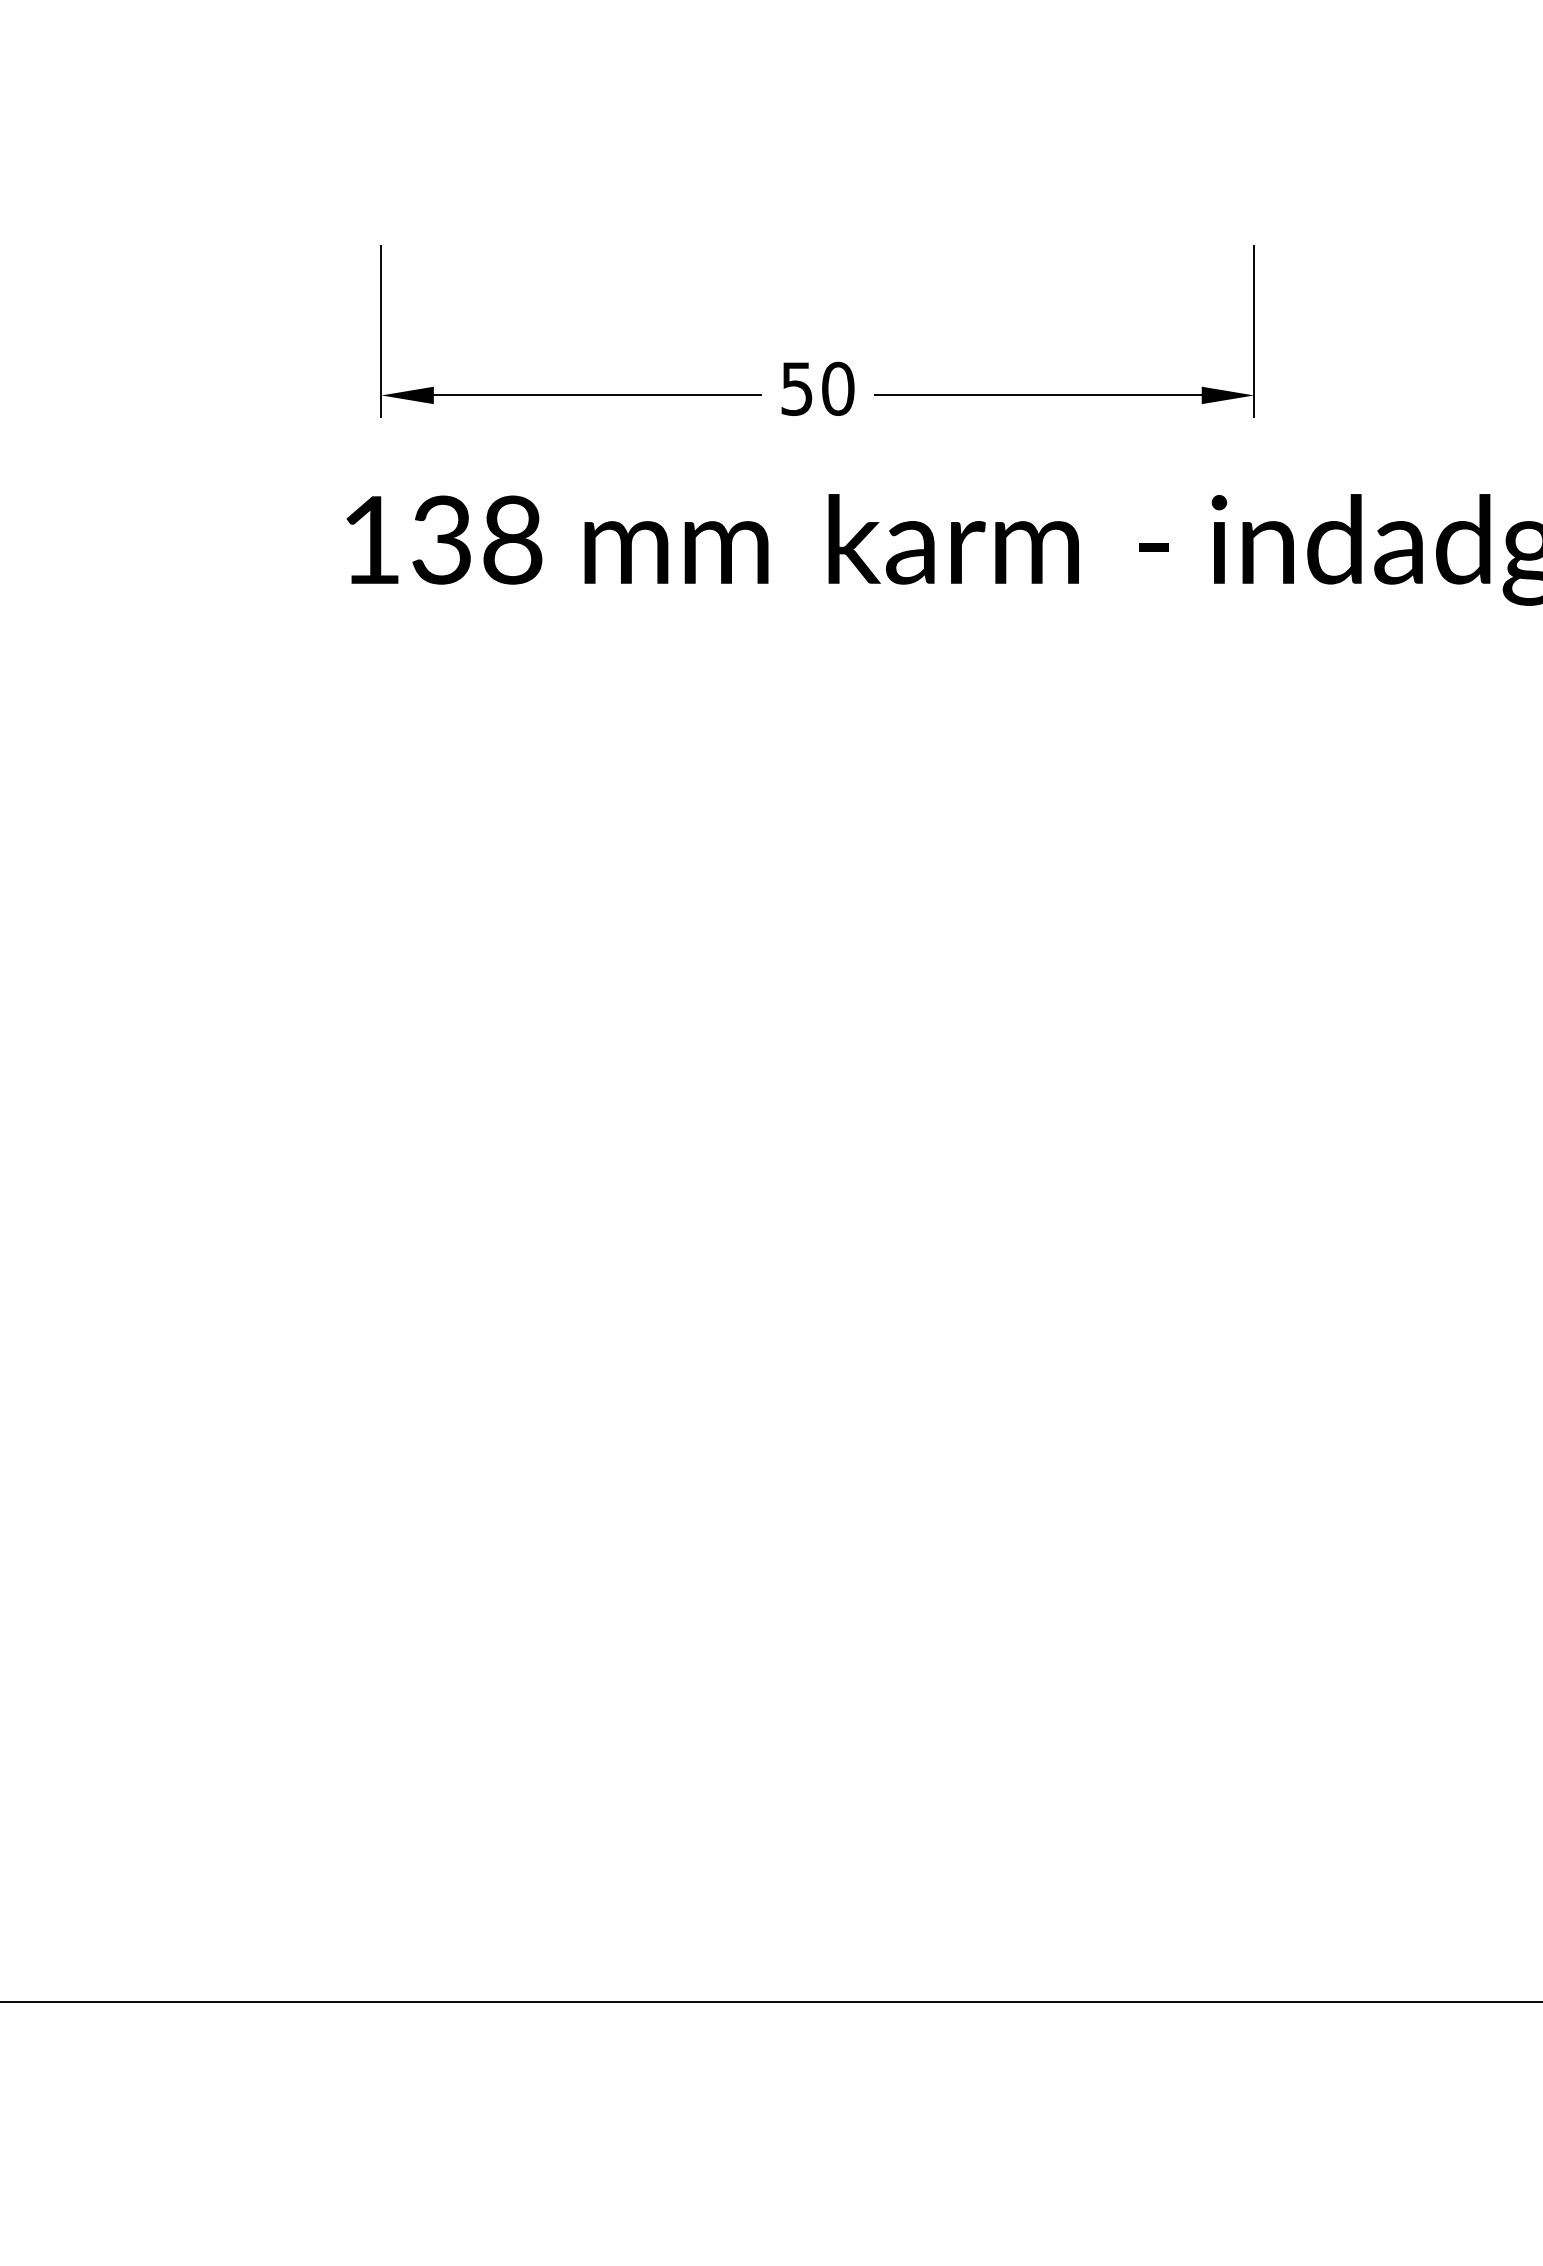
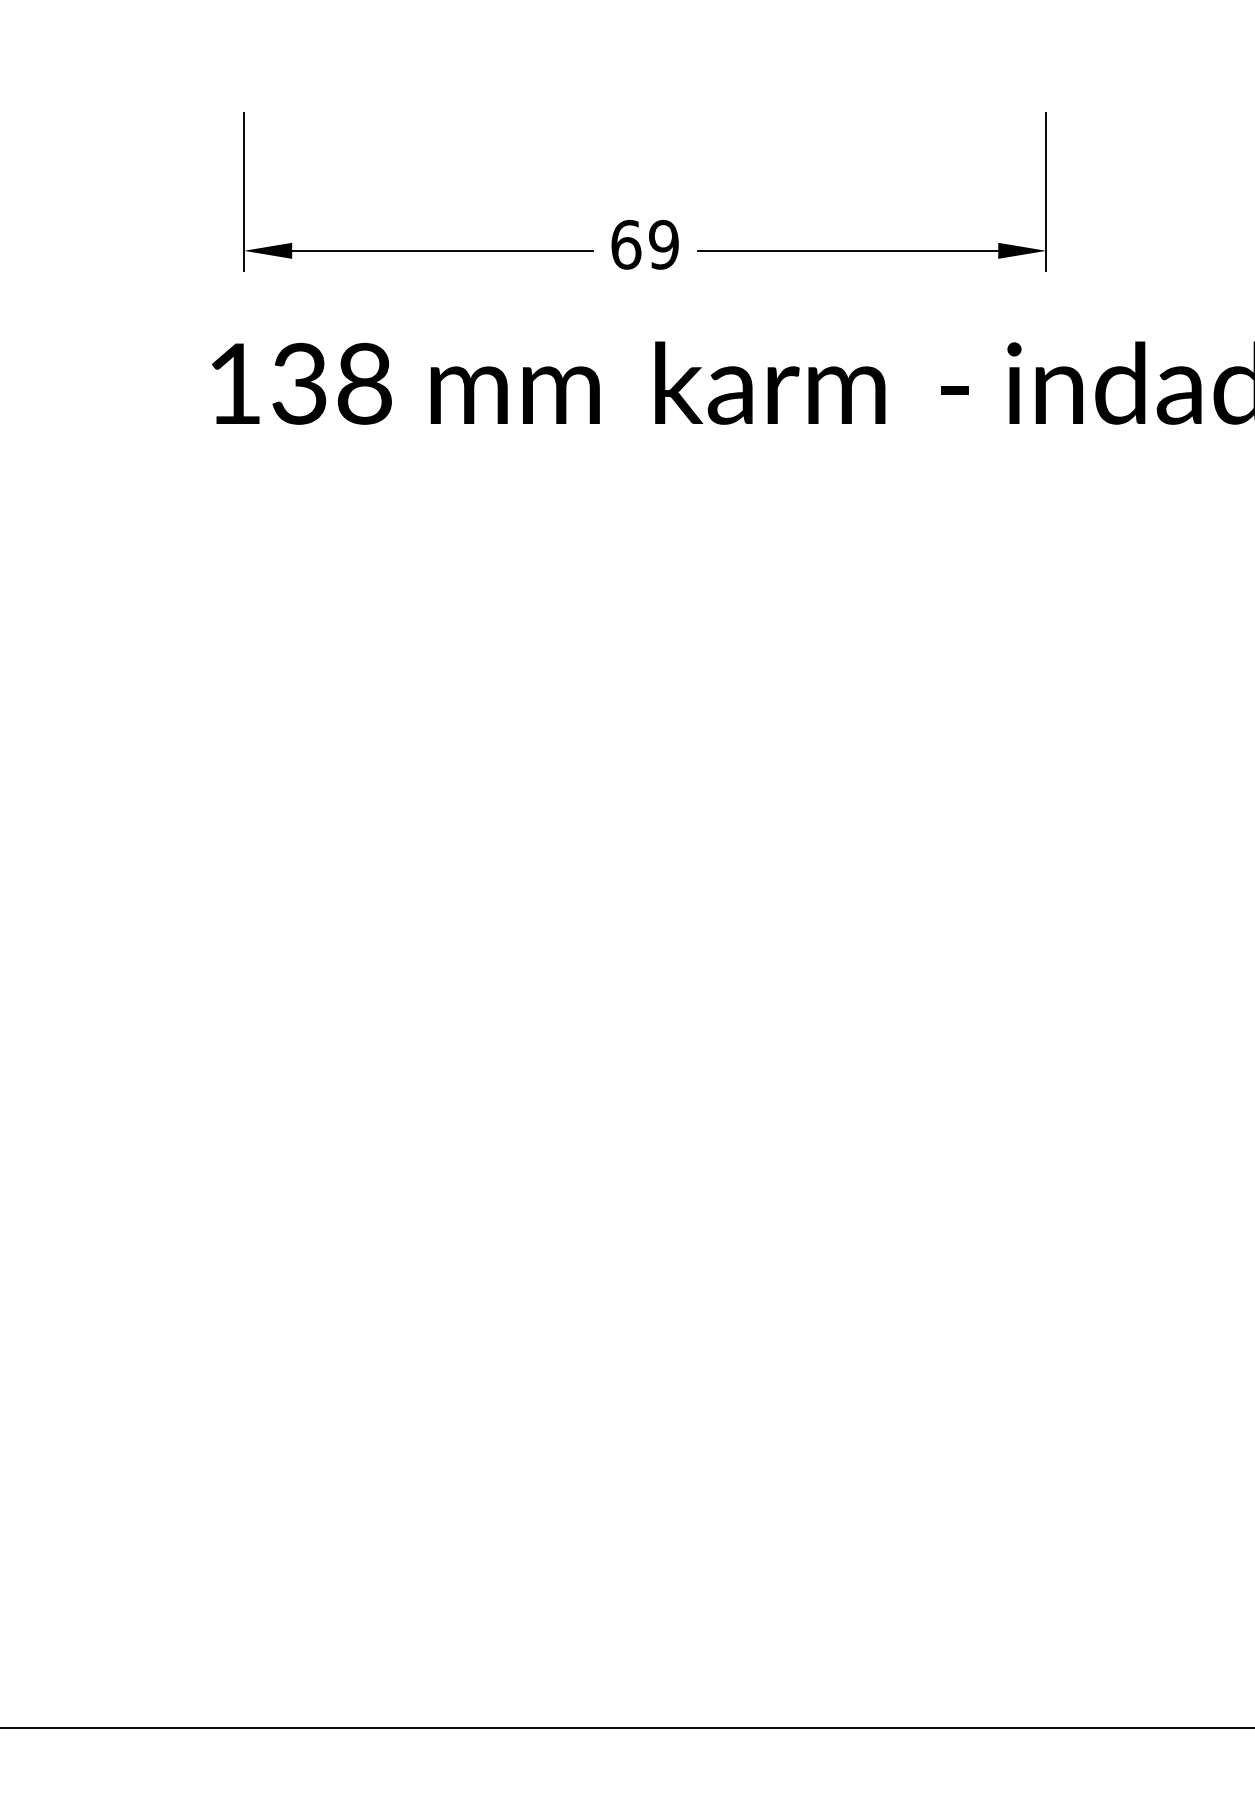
text: (817, 388) -> (644, 244), 50 -> 69

